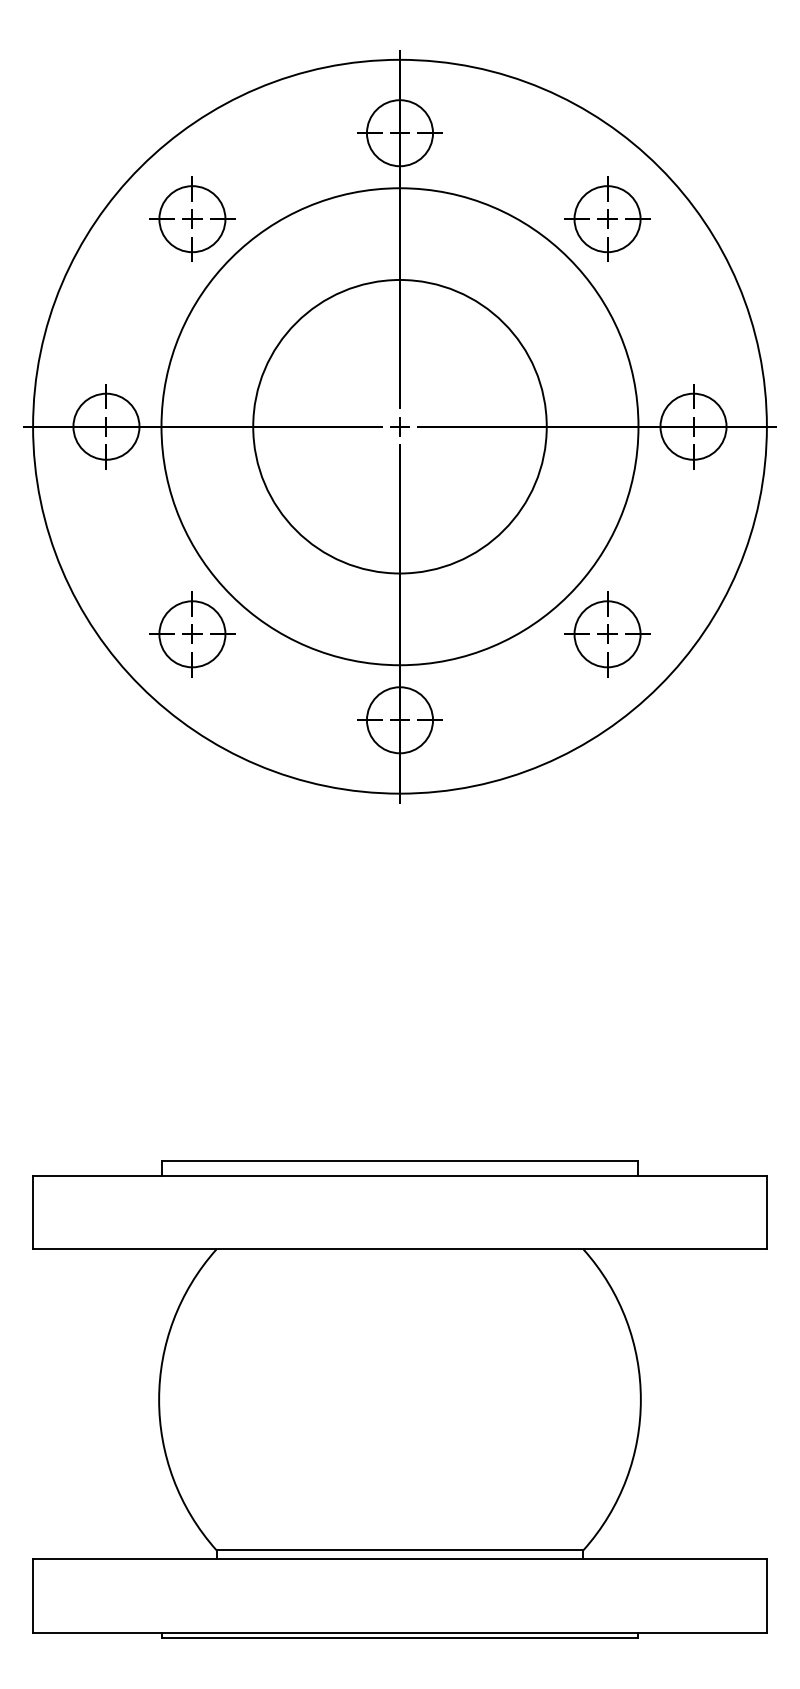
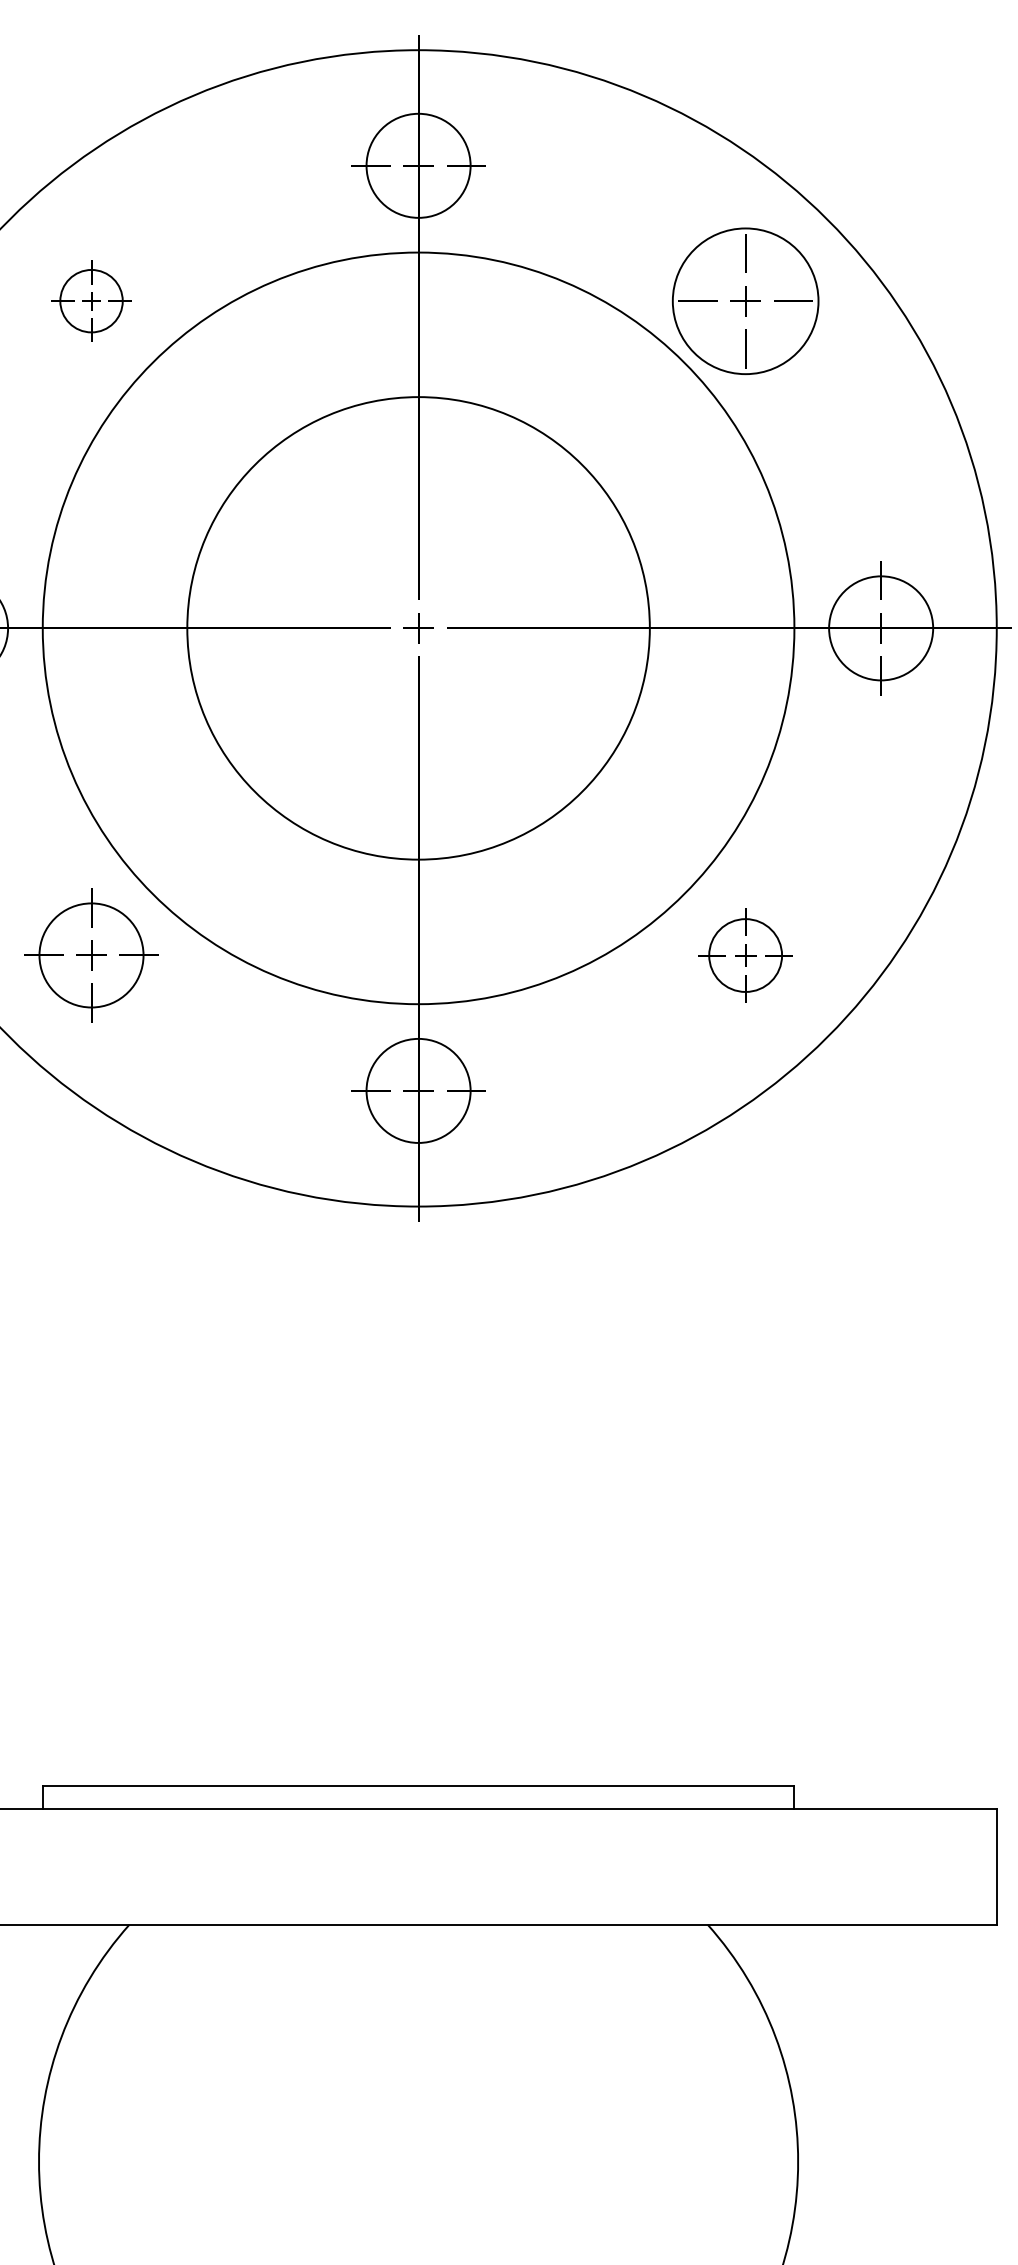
part: (192, 218) -> (91, 300), size x0.6
circle: (607, 219) -> (745, 301), size x1.4
part: (607, 634) -> (745, 955), size x0.7

